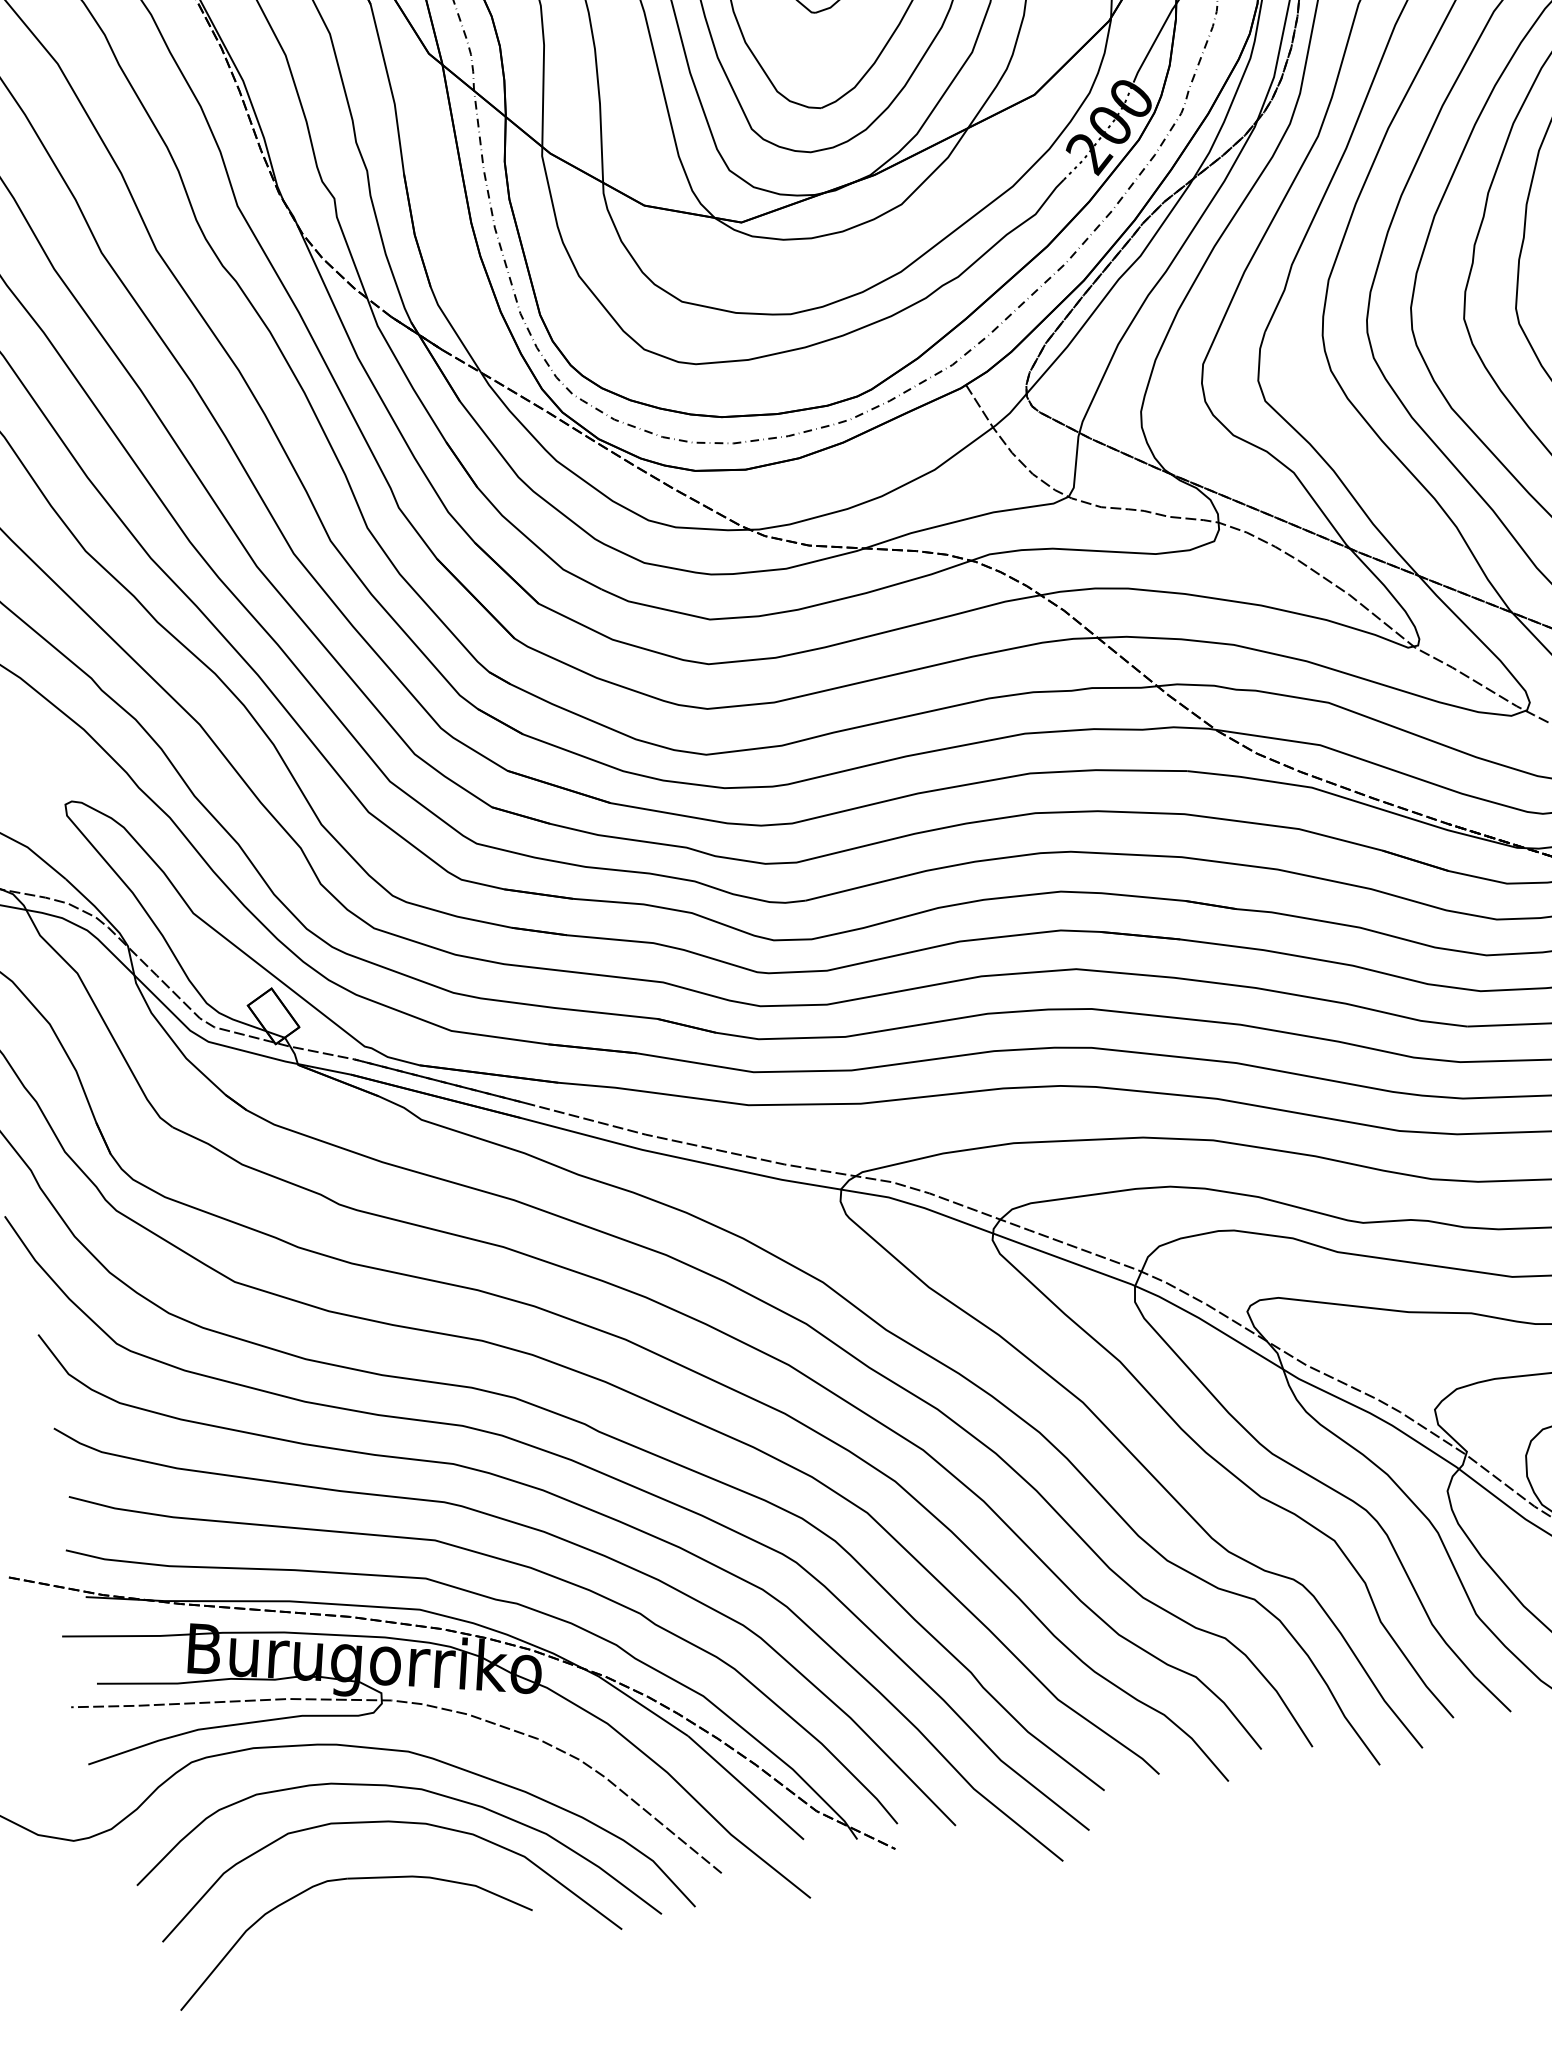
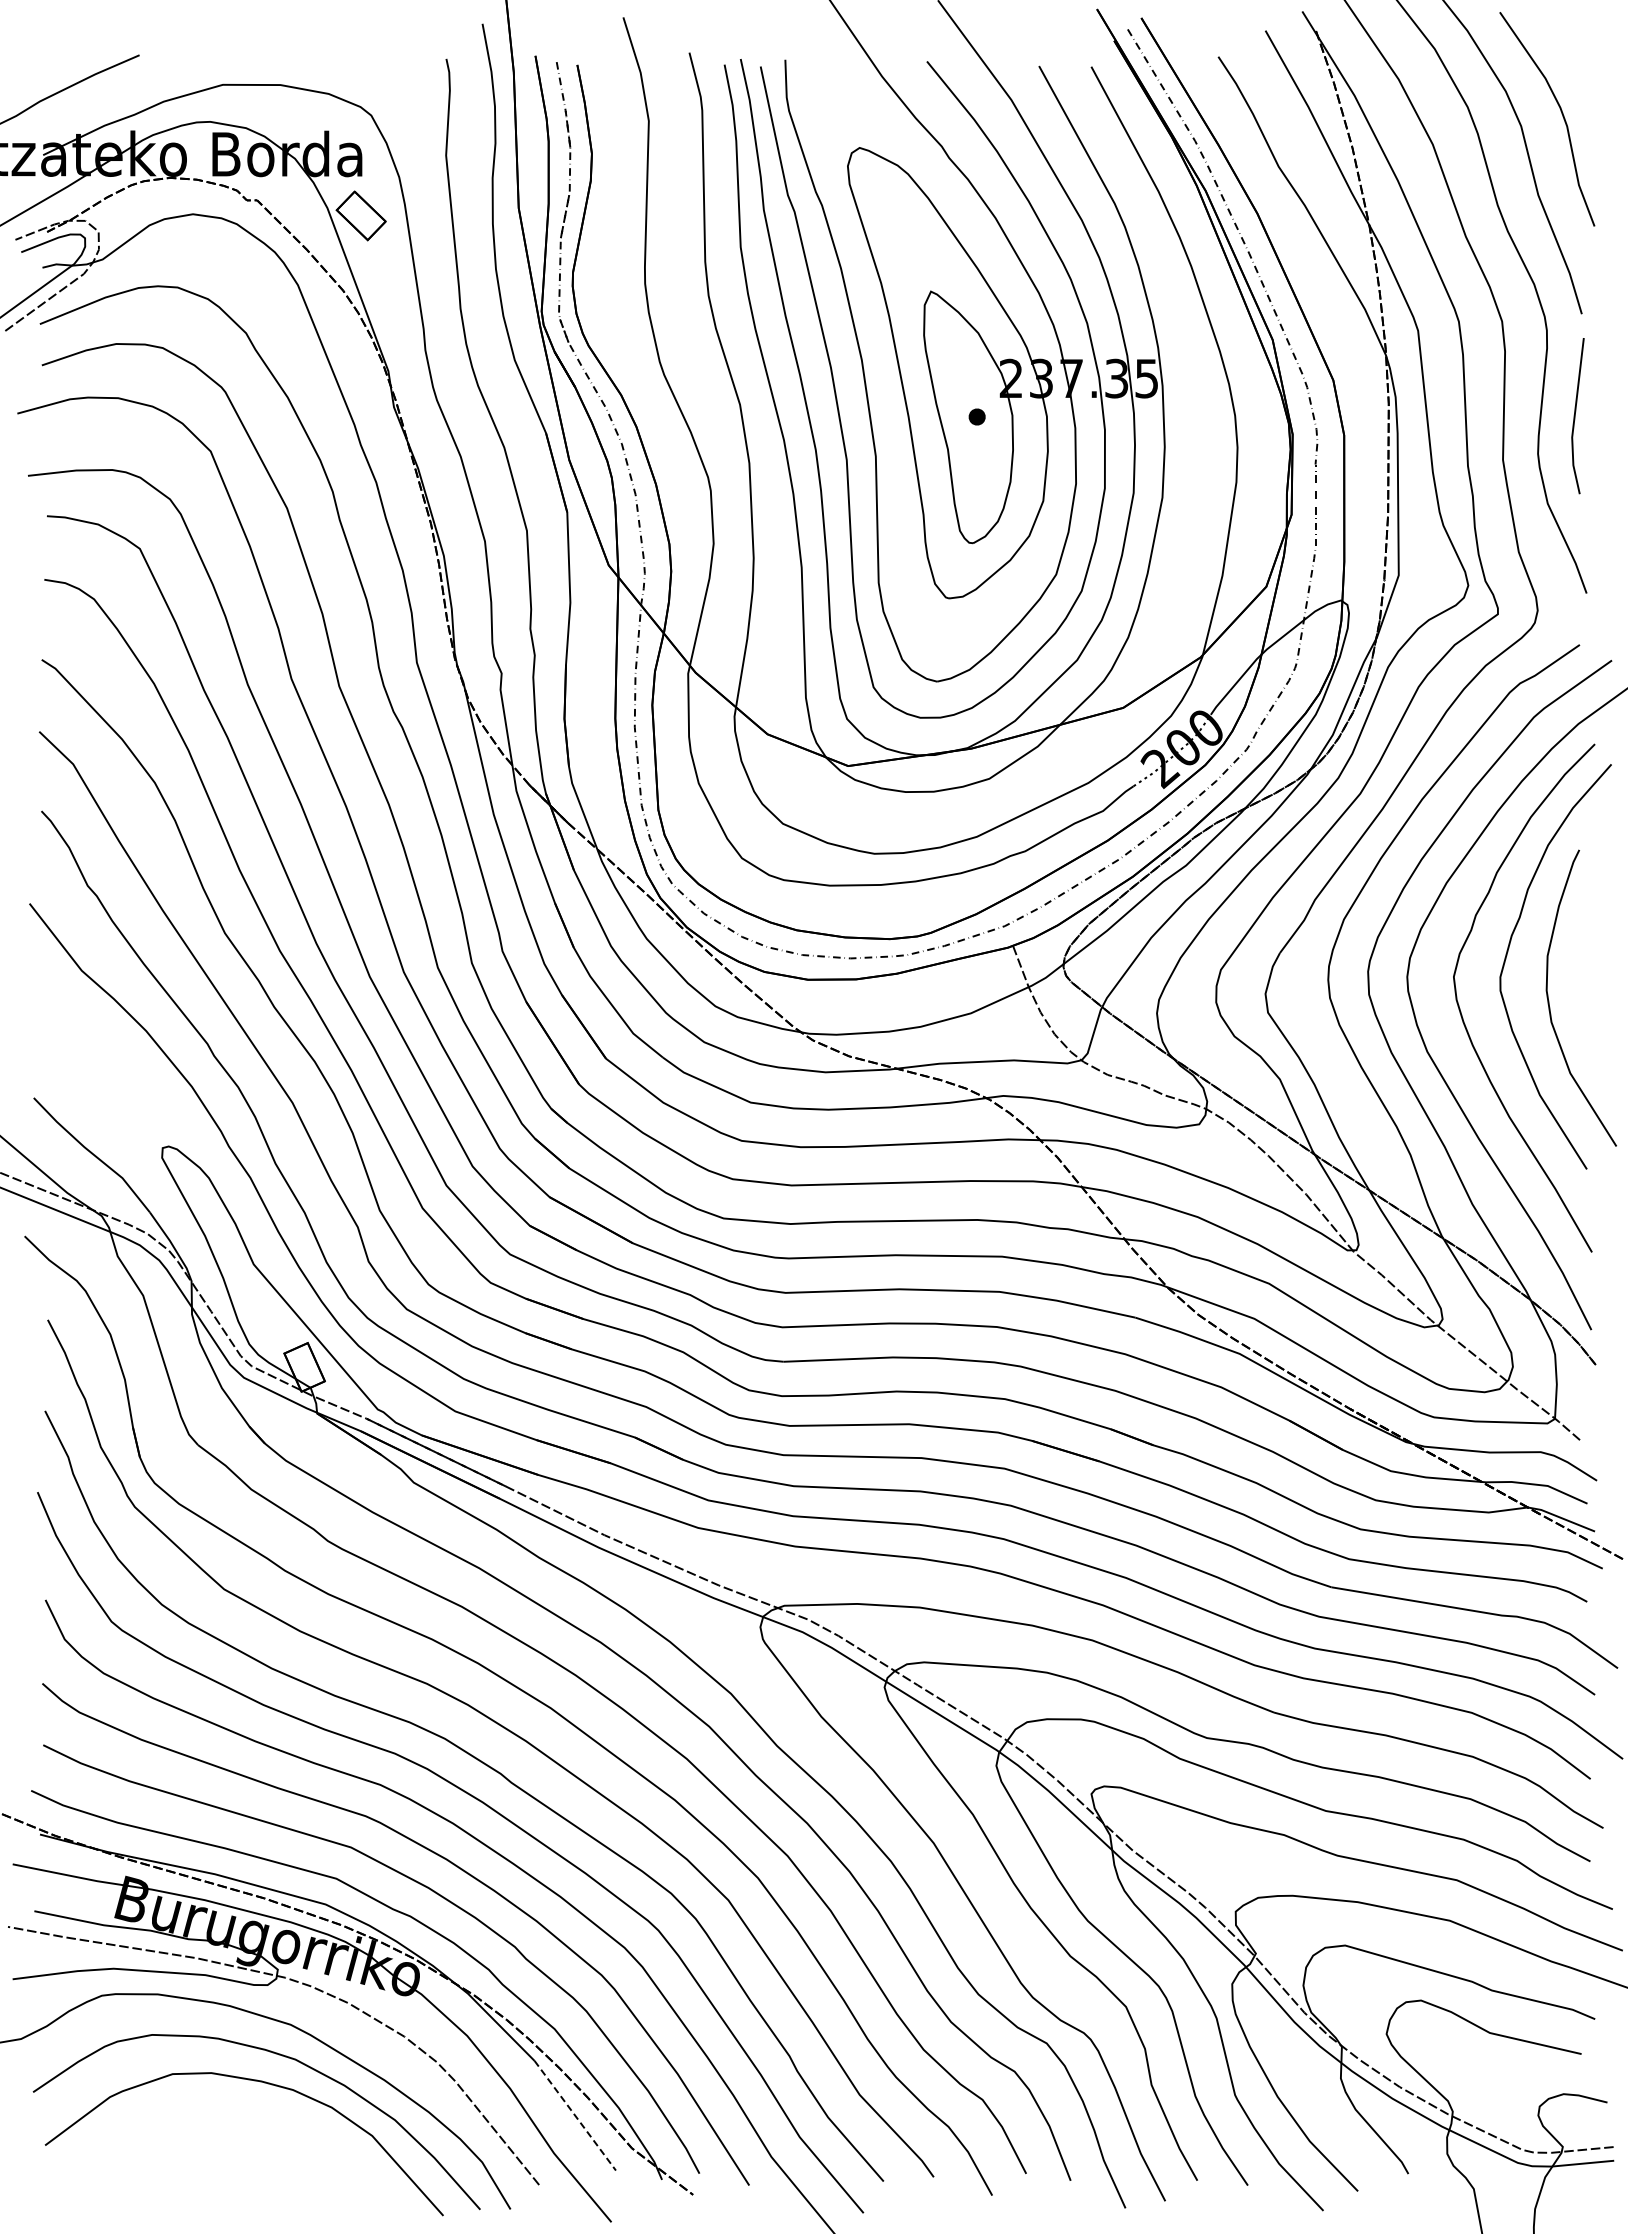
line: (746, 1788) -> (575, 2116), solid -> dashed
part: (344, 1880) -> (212, 2124), removed

